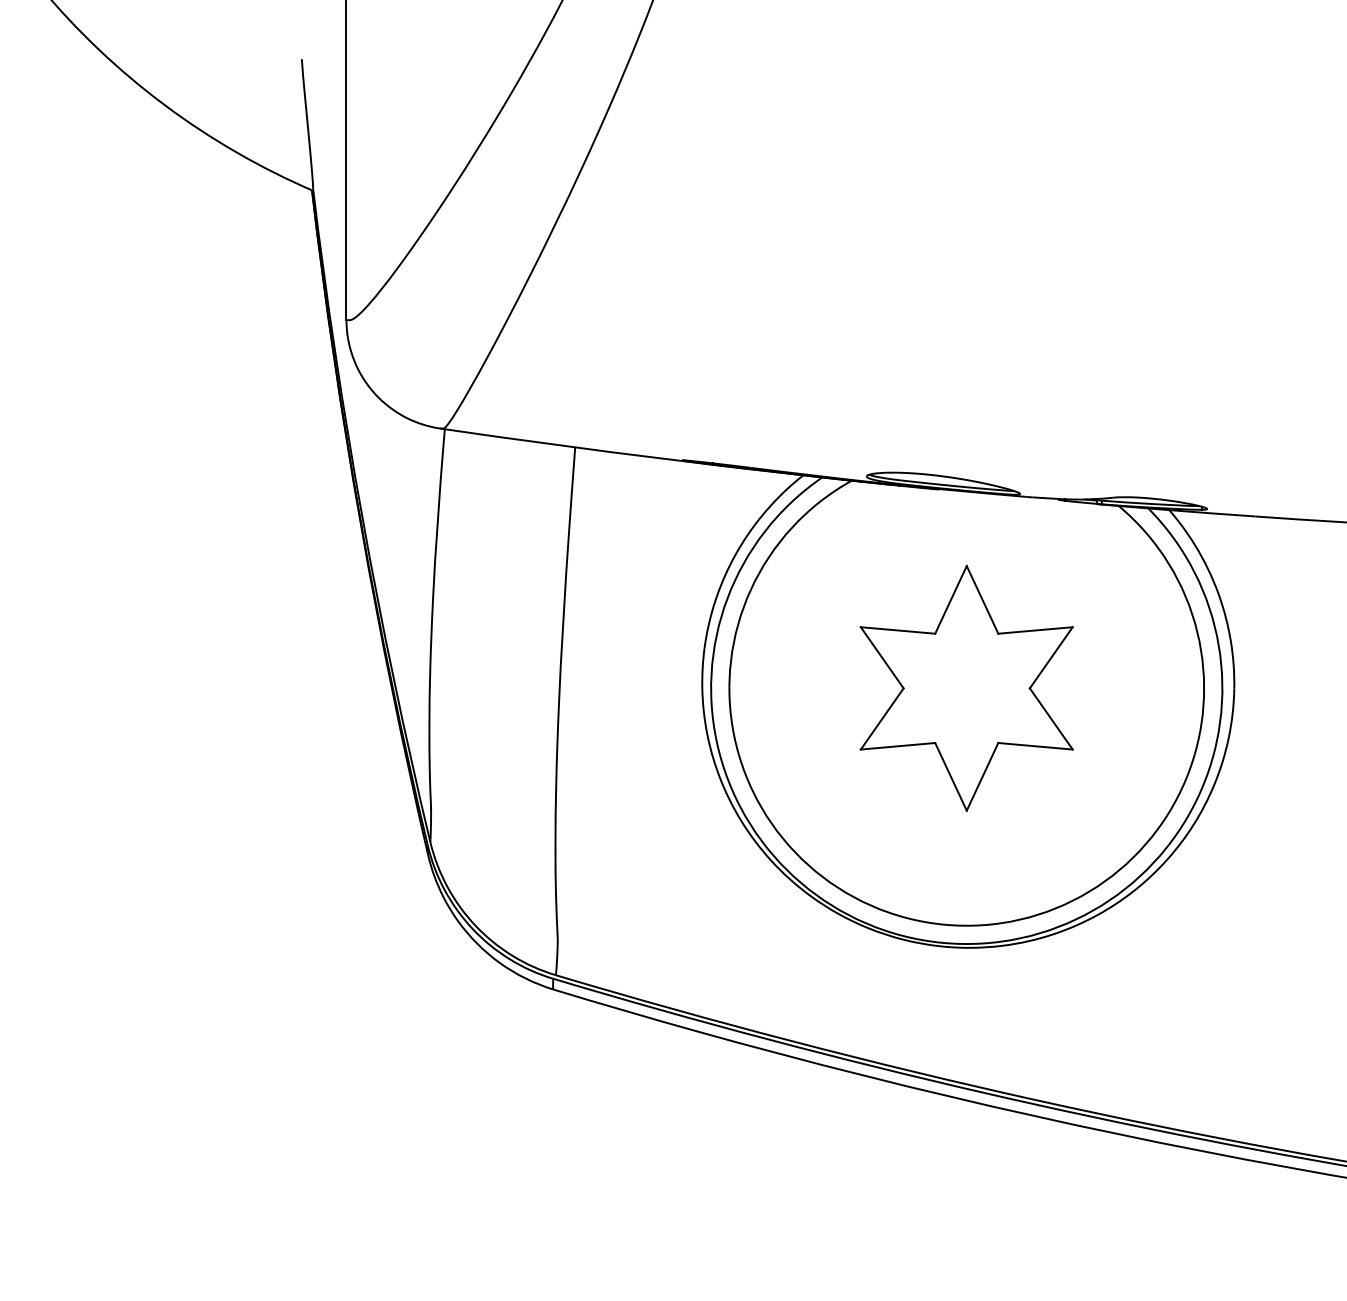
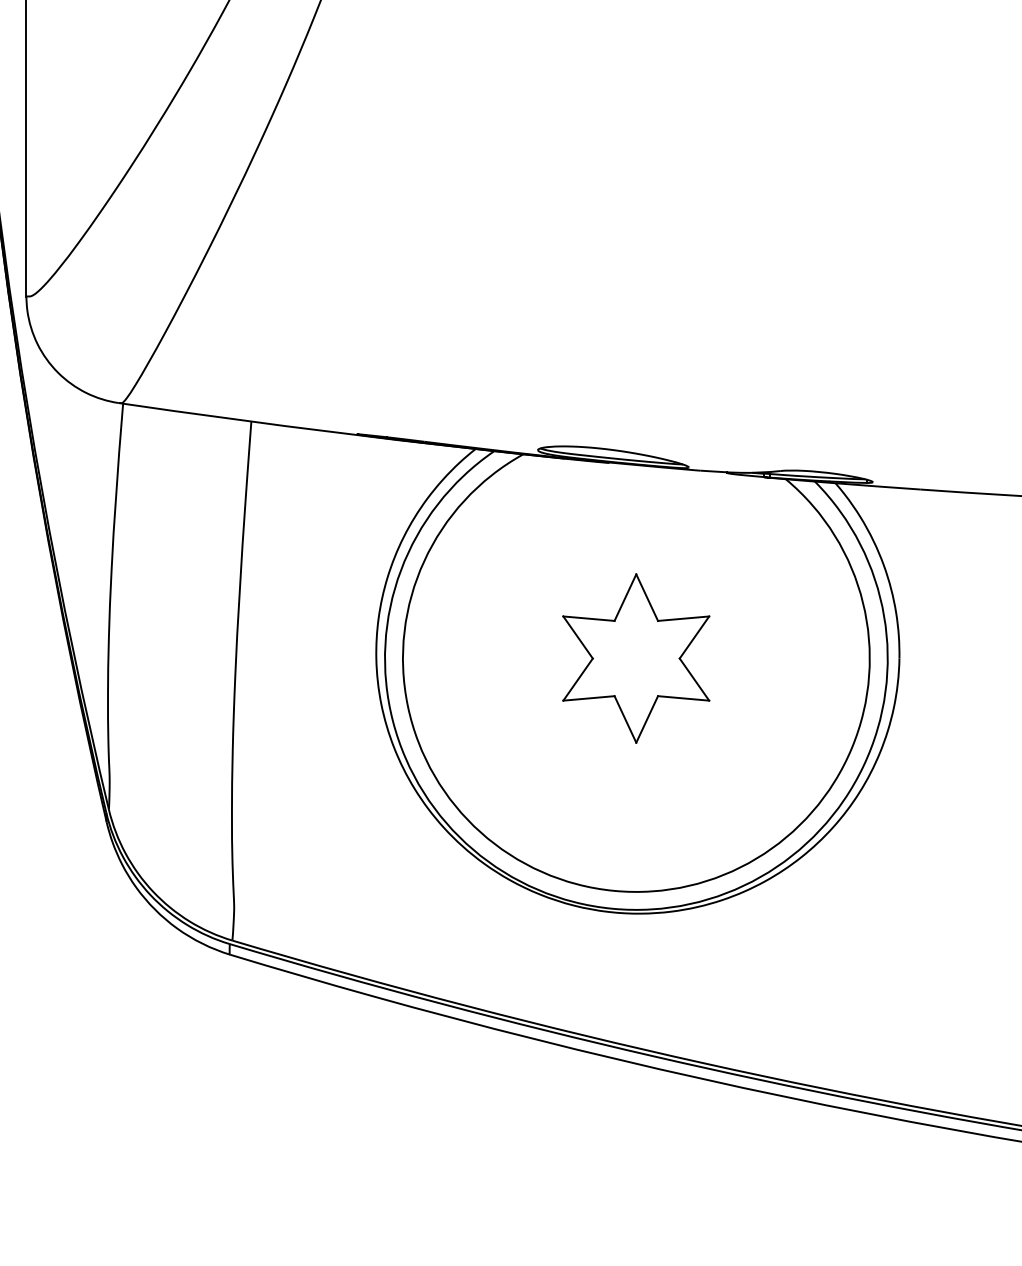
part: (966, 688) -> (636, 658), size x0.7

